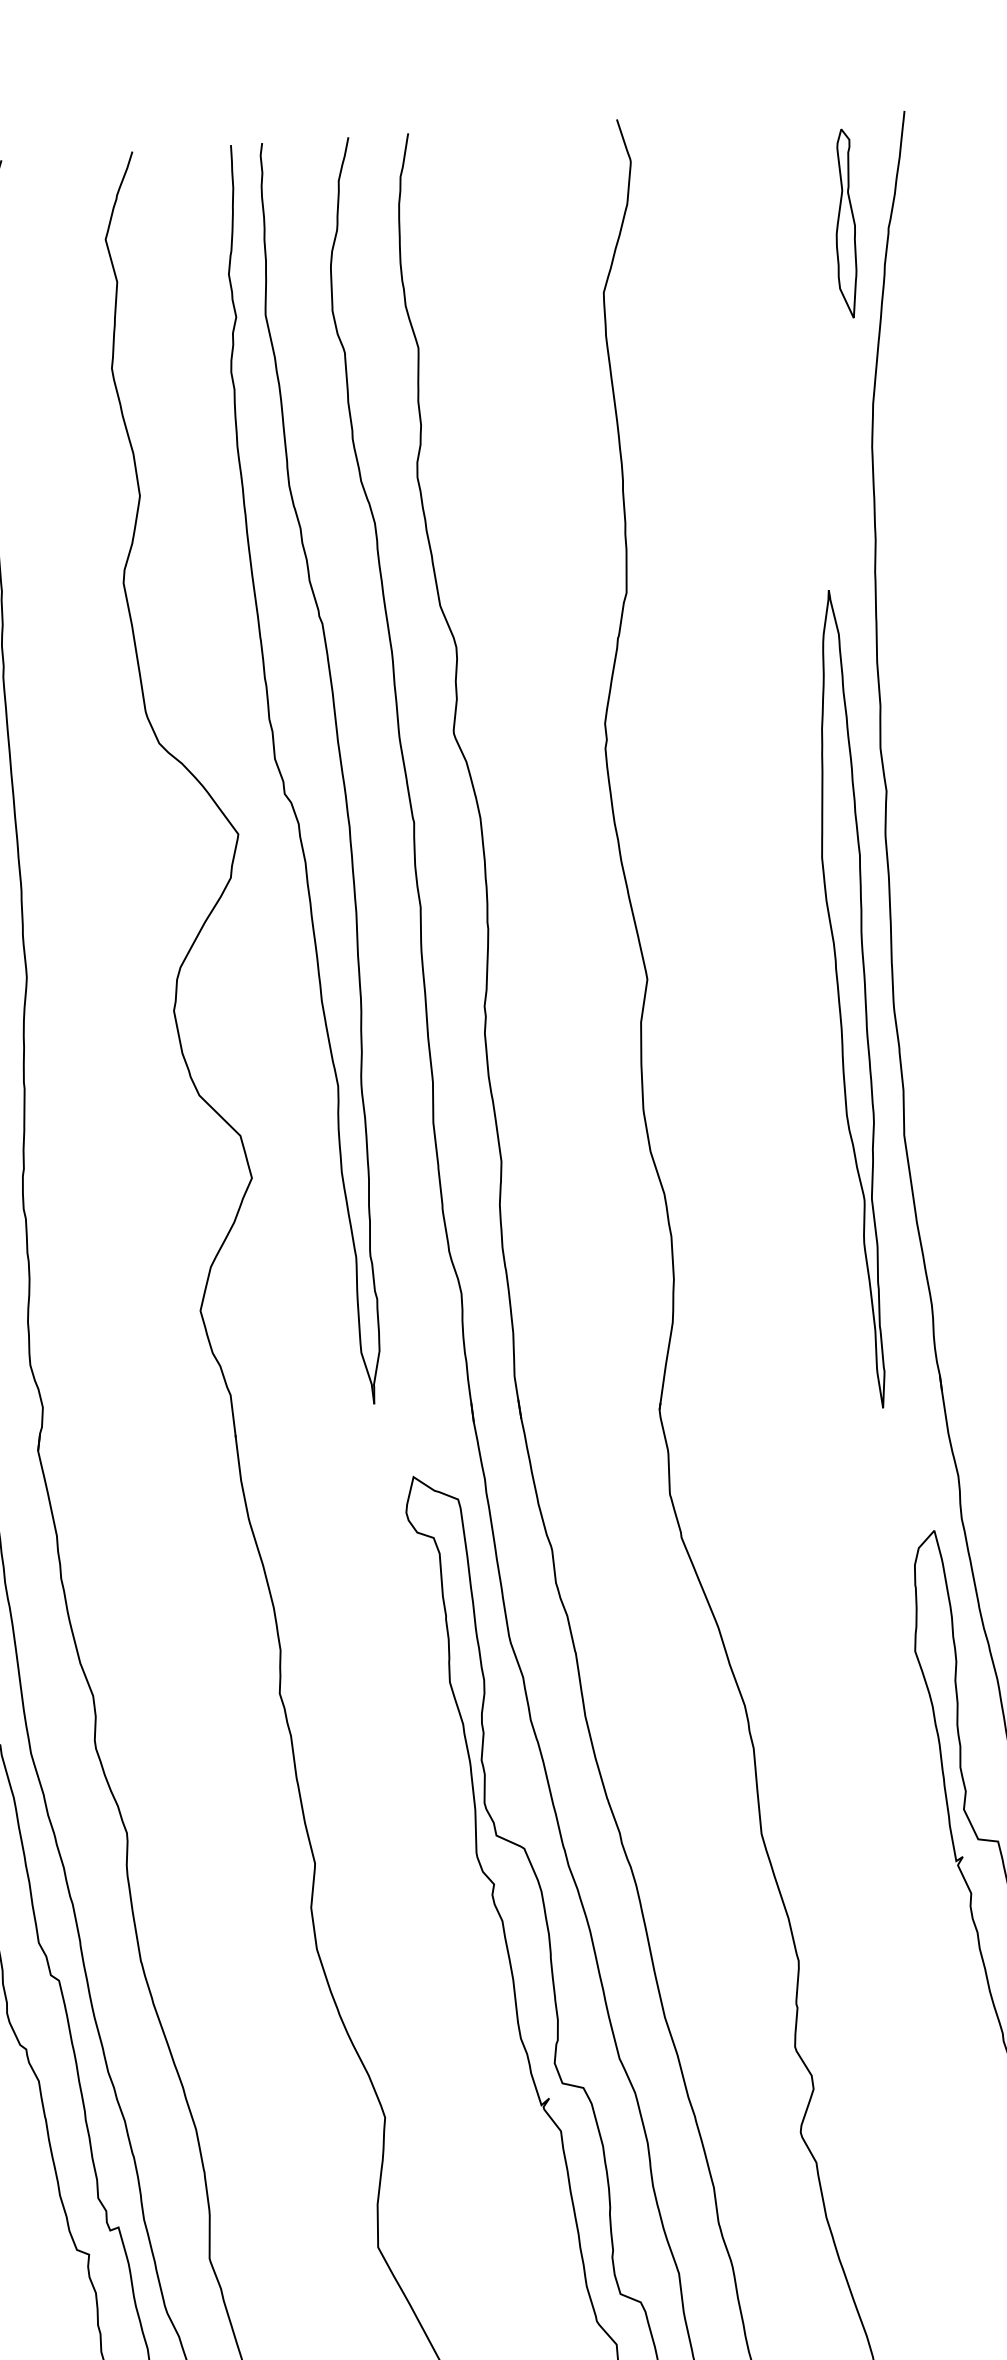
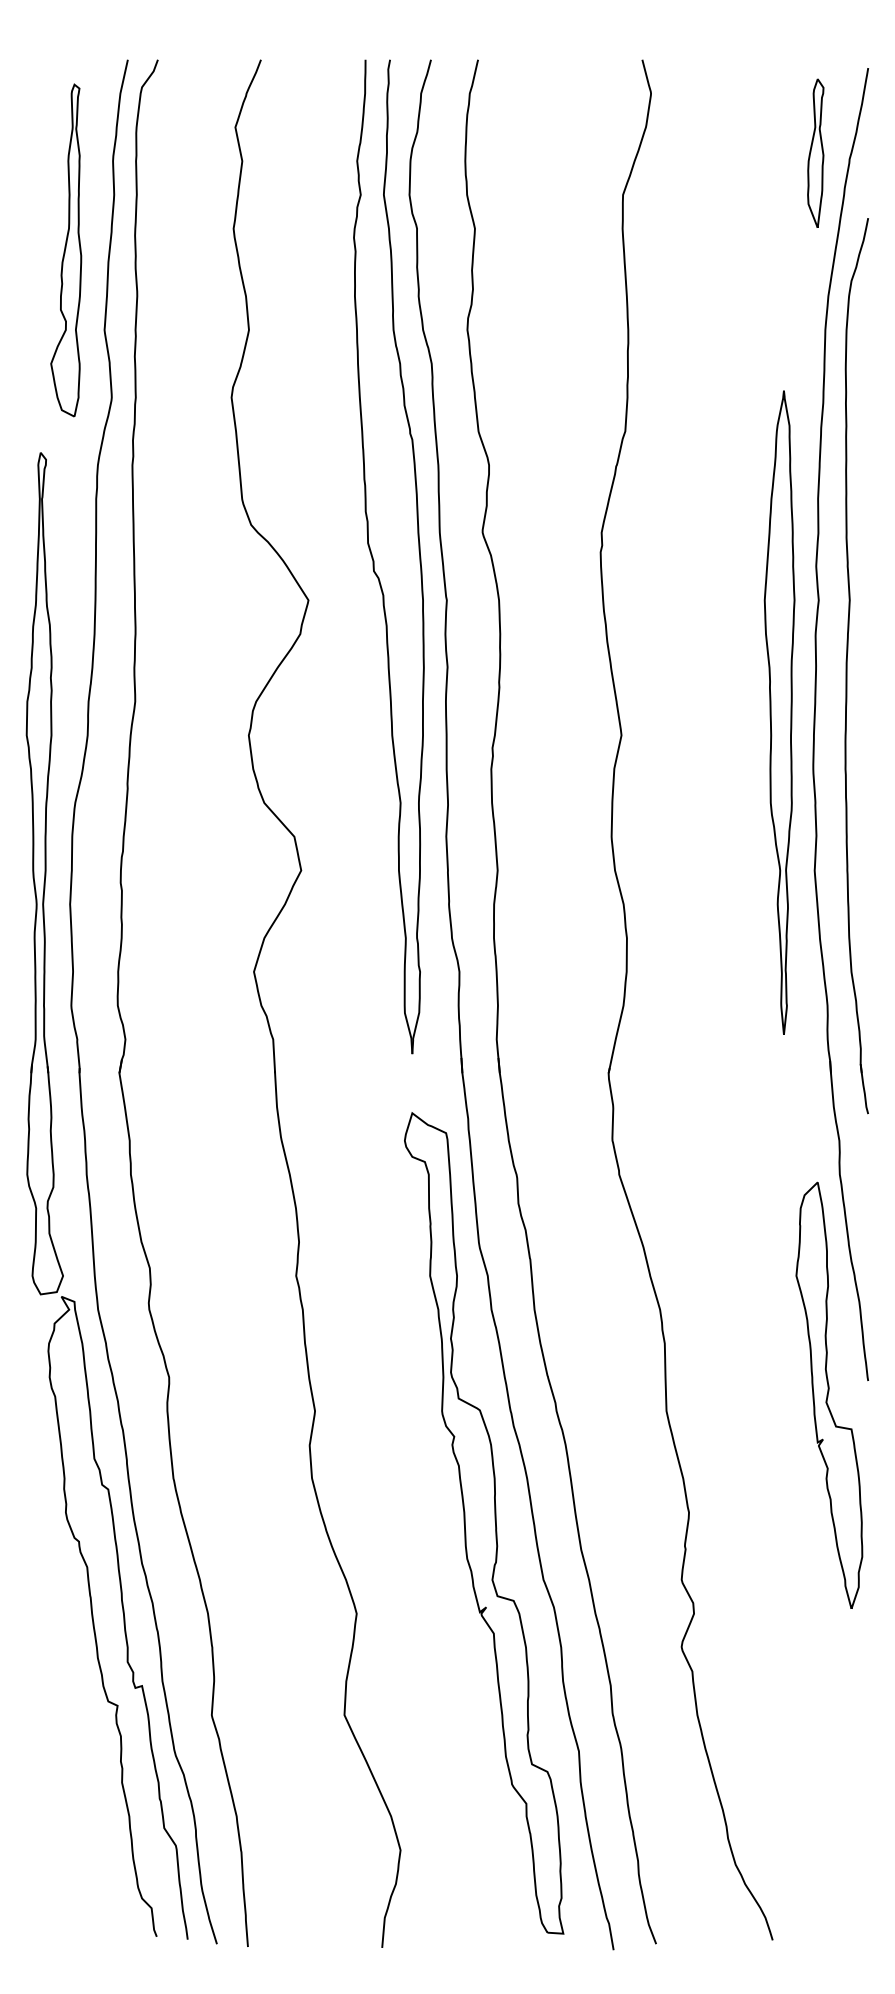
part: (284, 780) -> (374, 560), moved
part: (928, 872) -> (847, 666), added
part: (850, 999) -> (779, 712), moved

